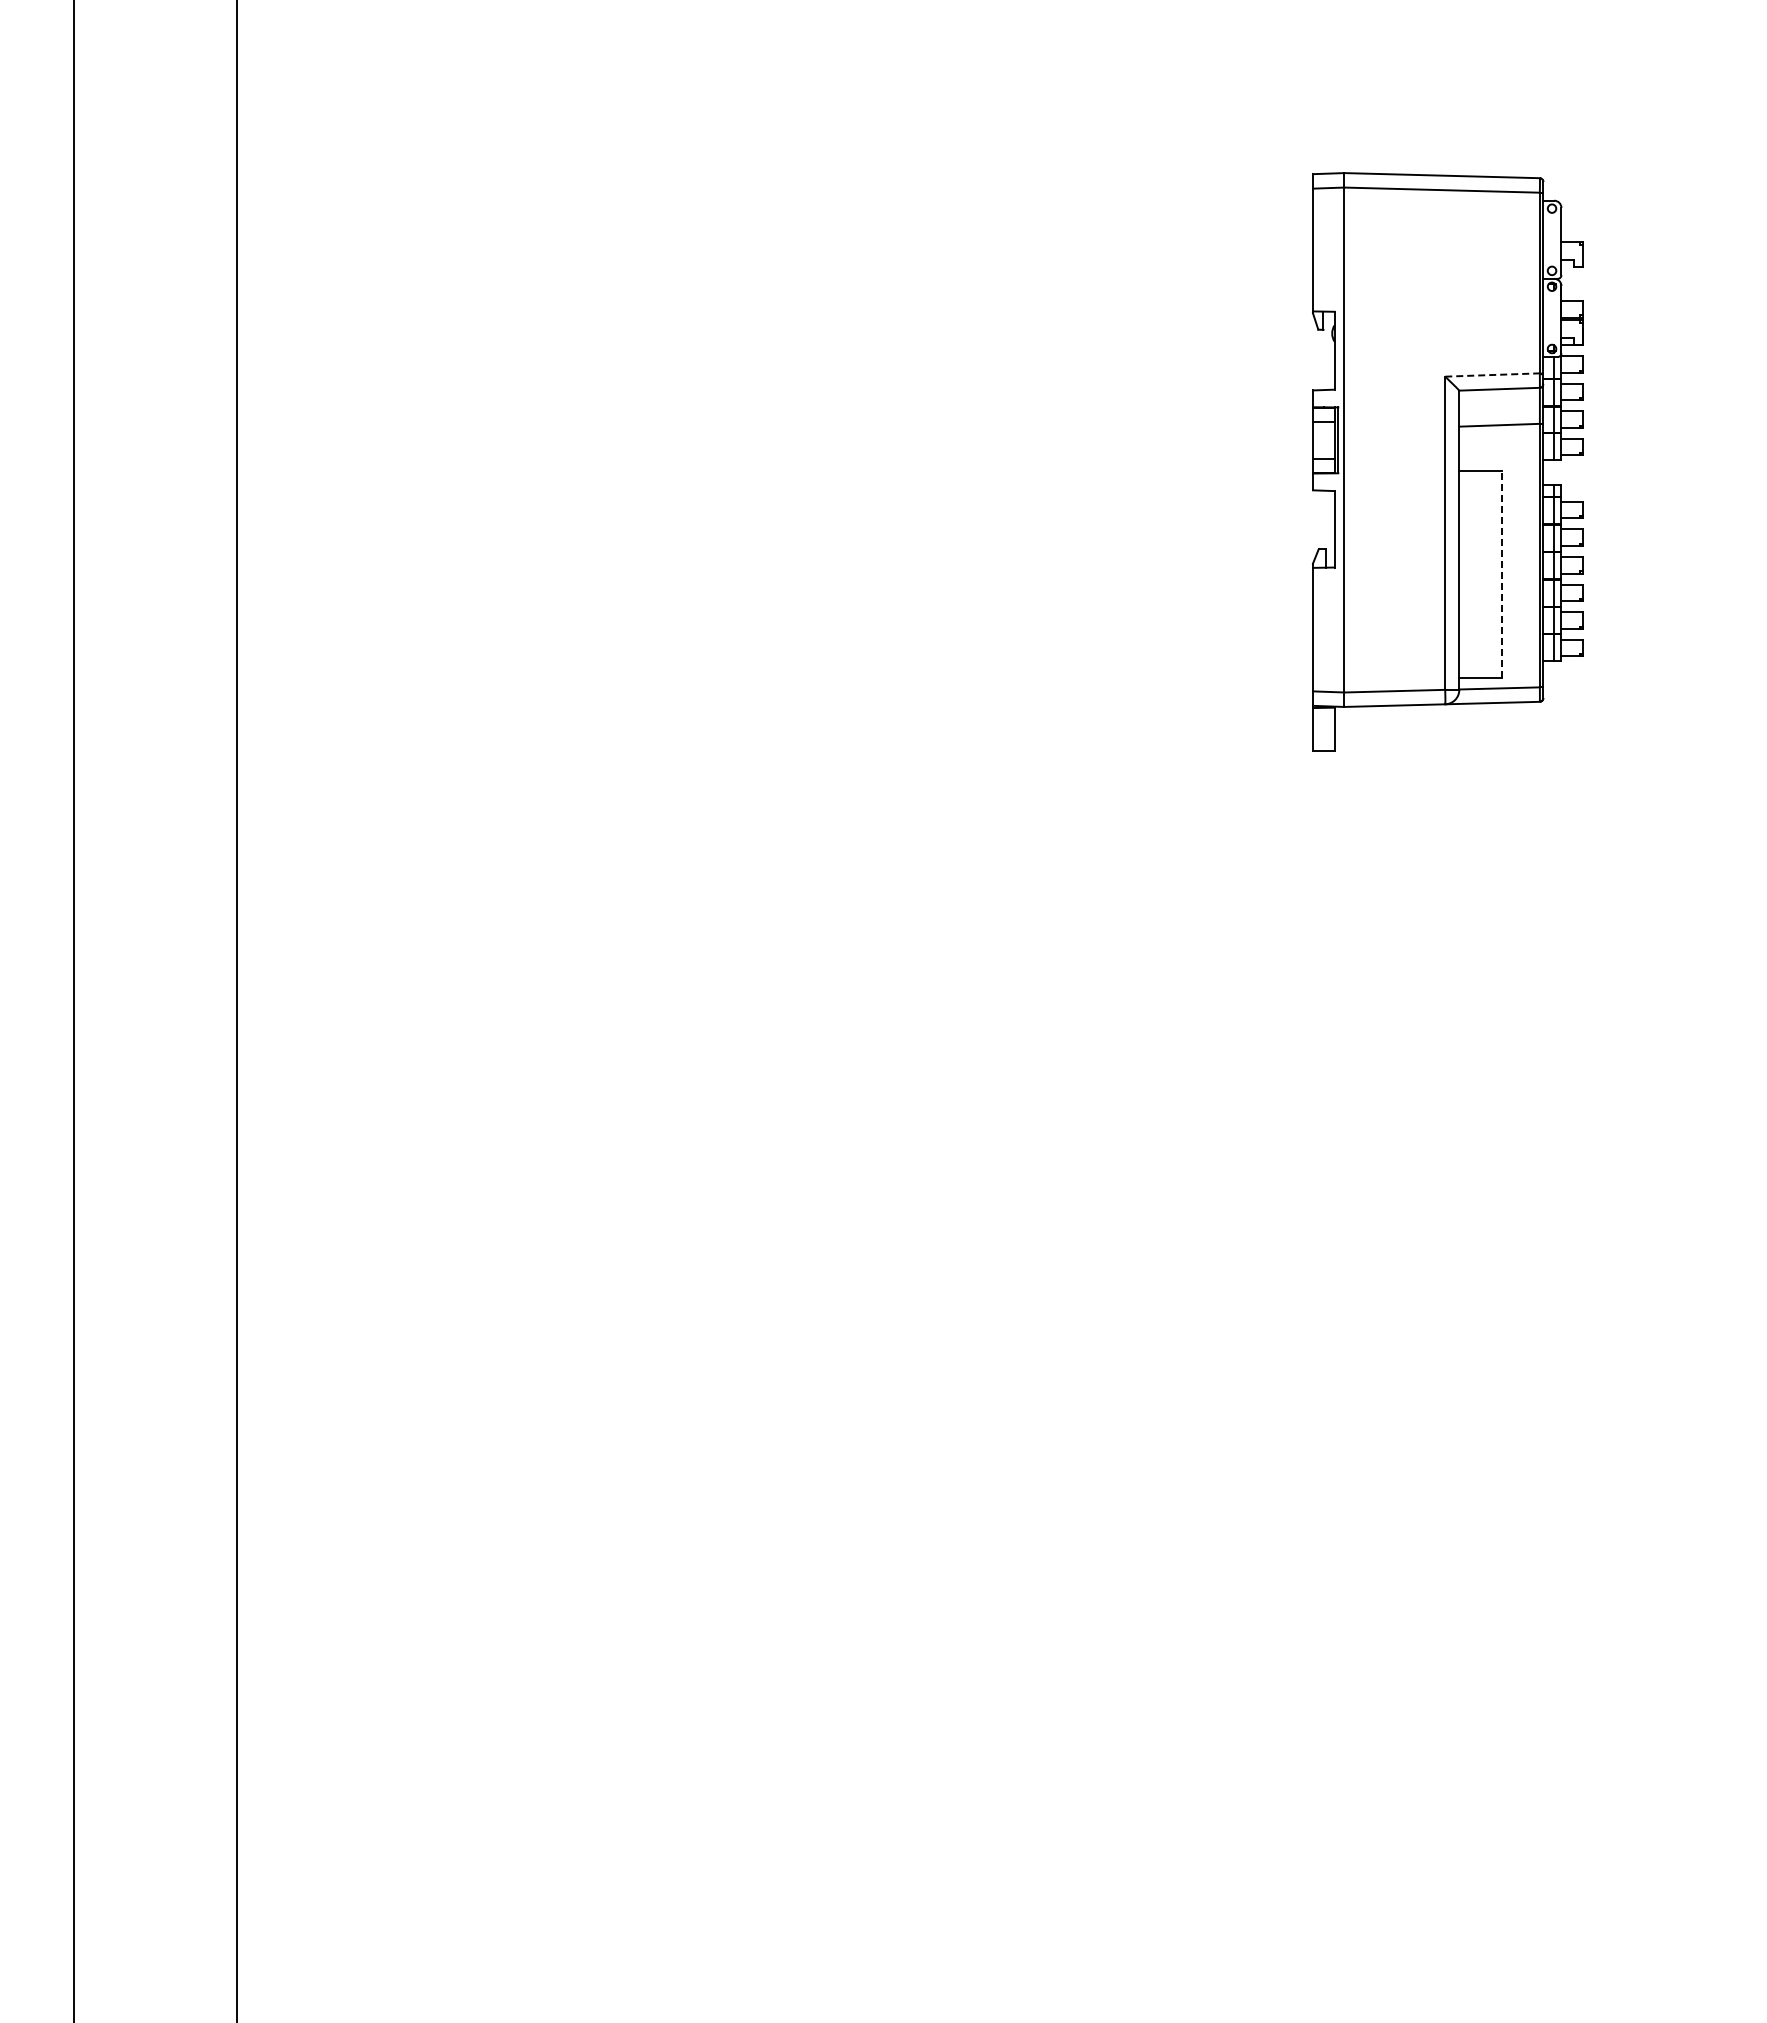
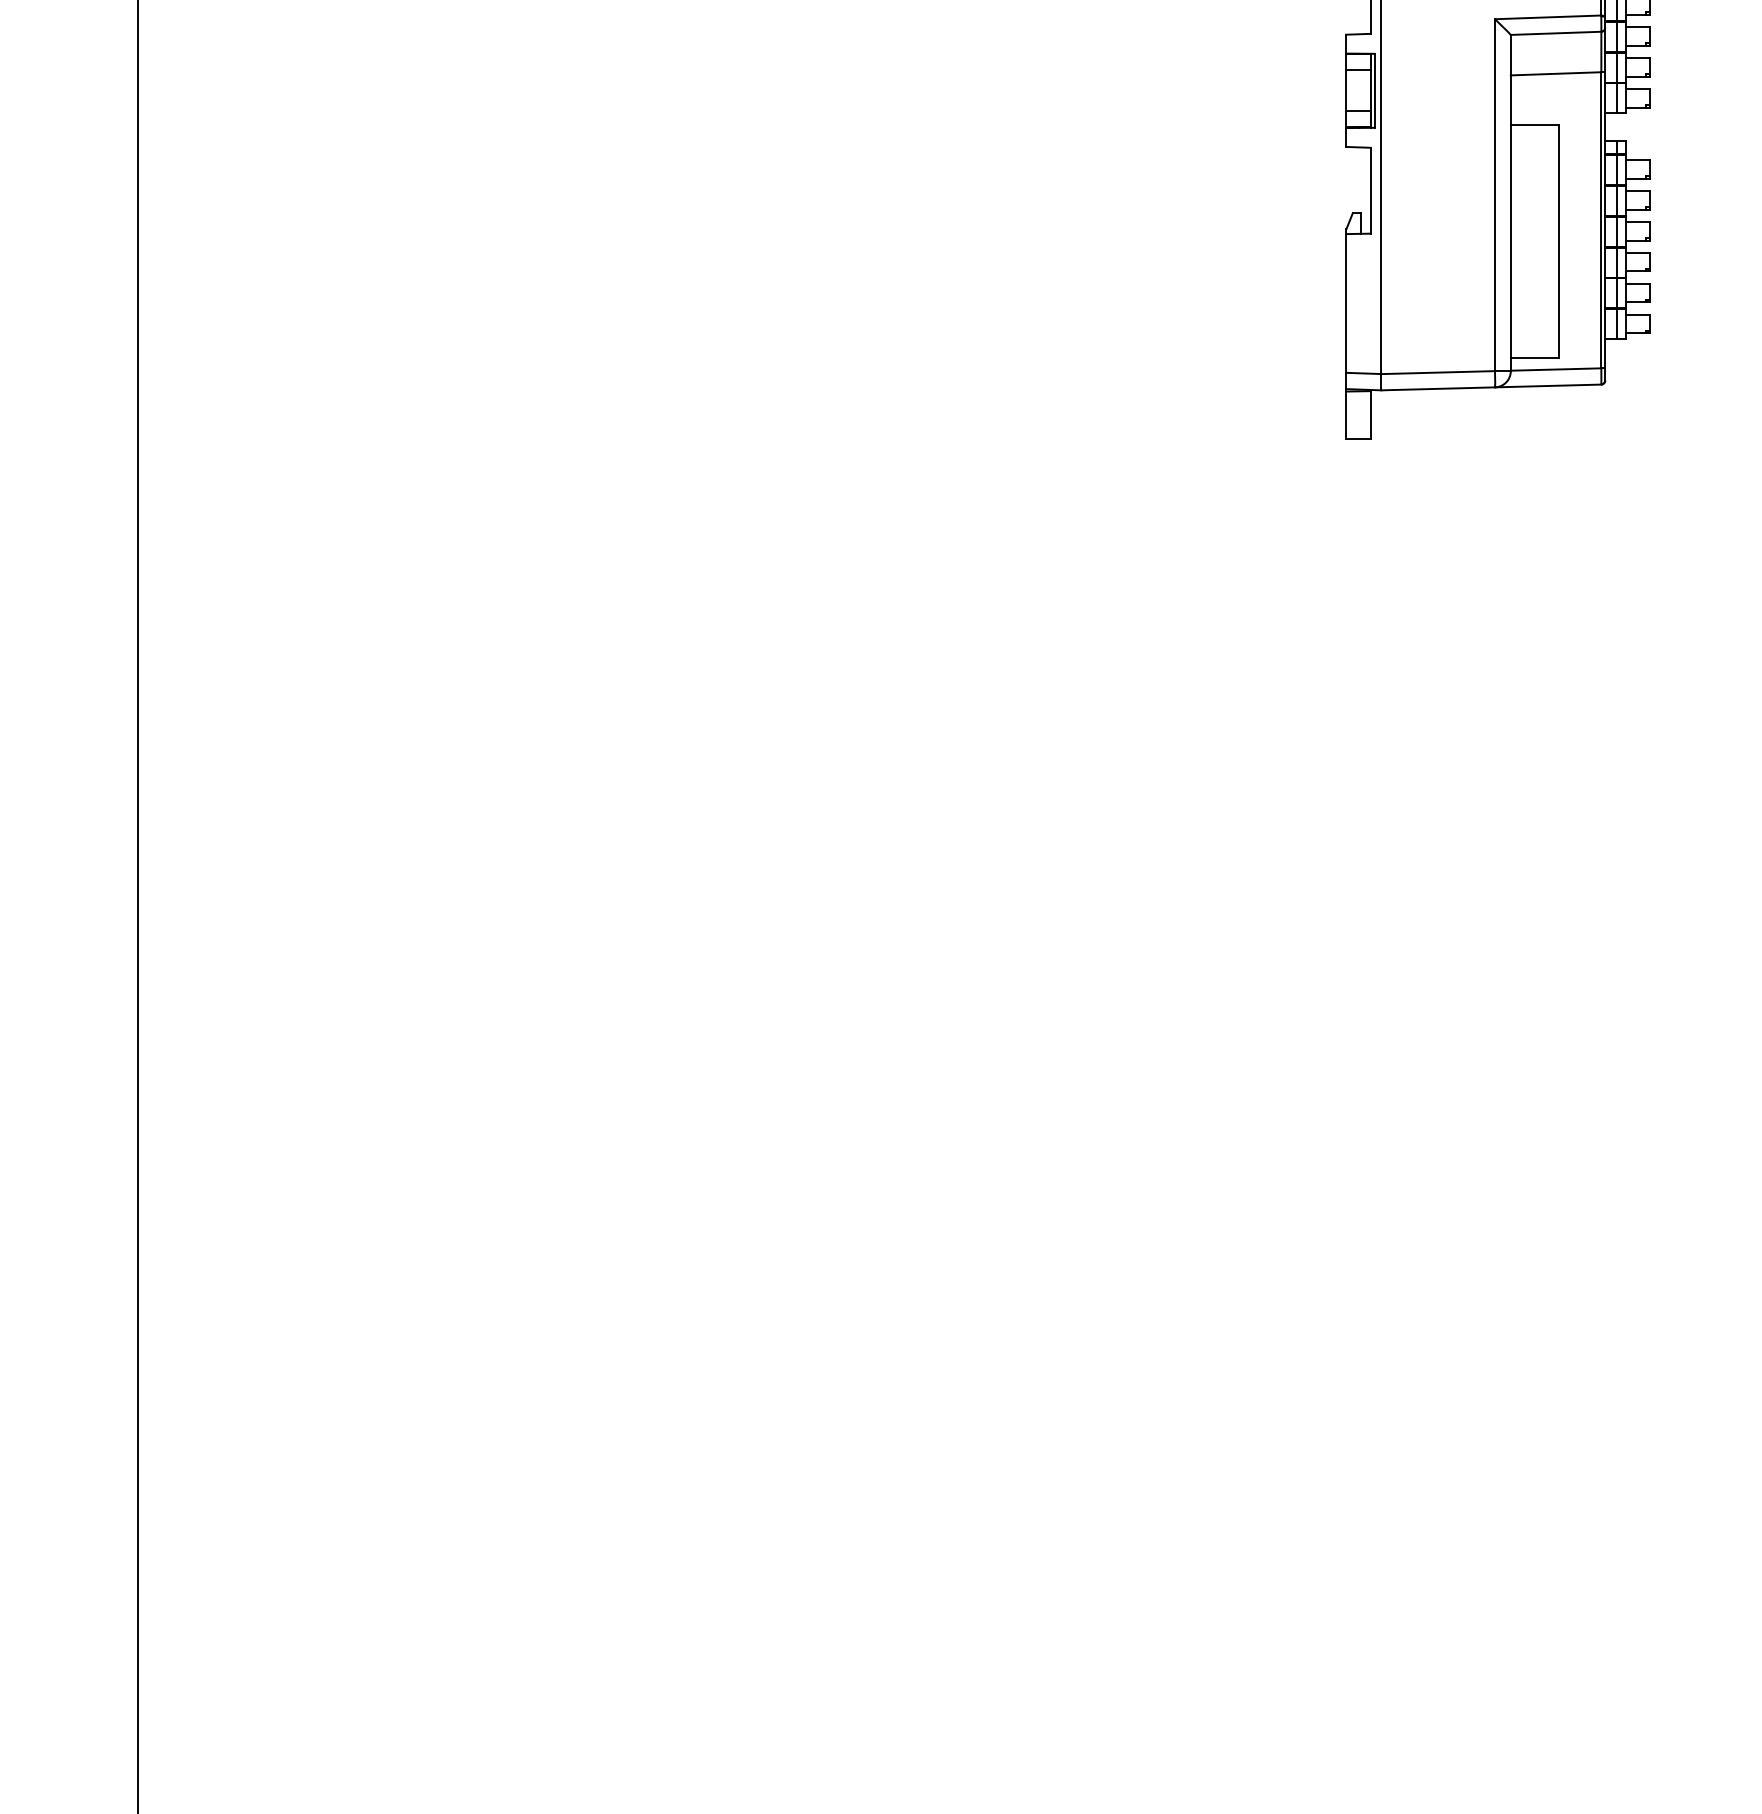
line: (1493, 375) -> (1549, 17), dashed -> solid
line: (1502, 574) -> (1559, 241), dashed -> solid

